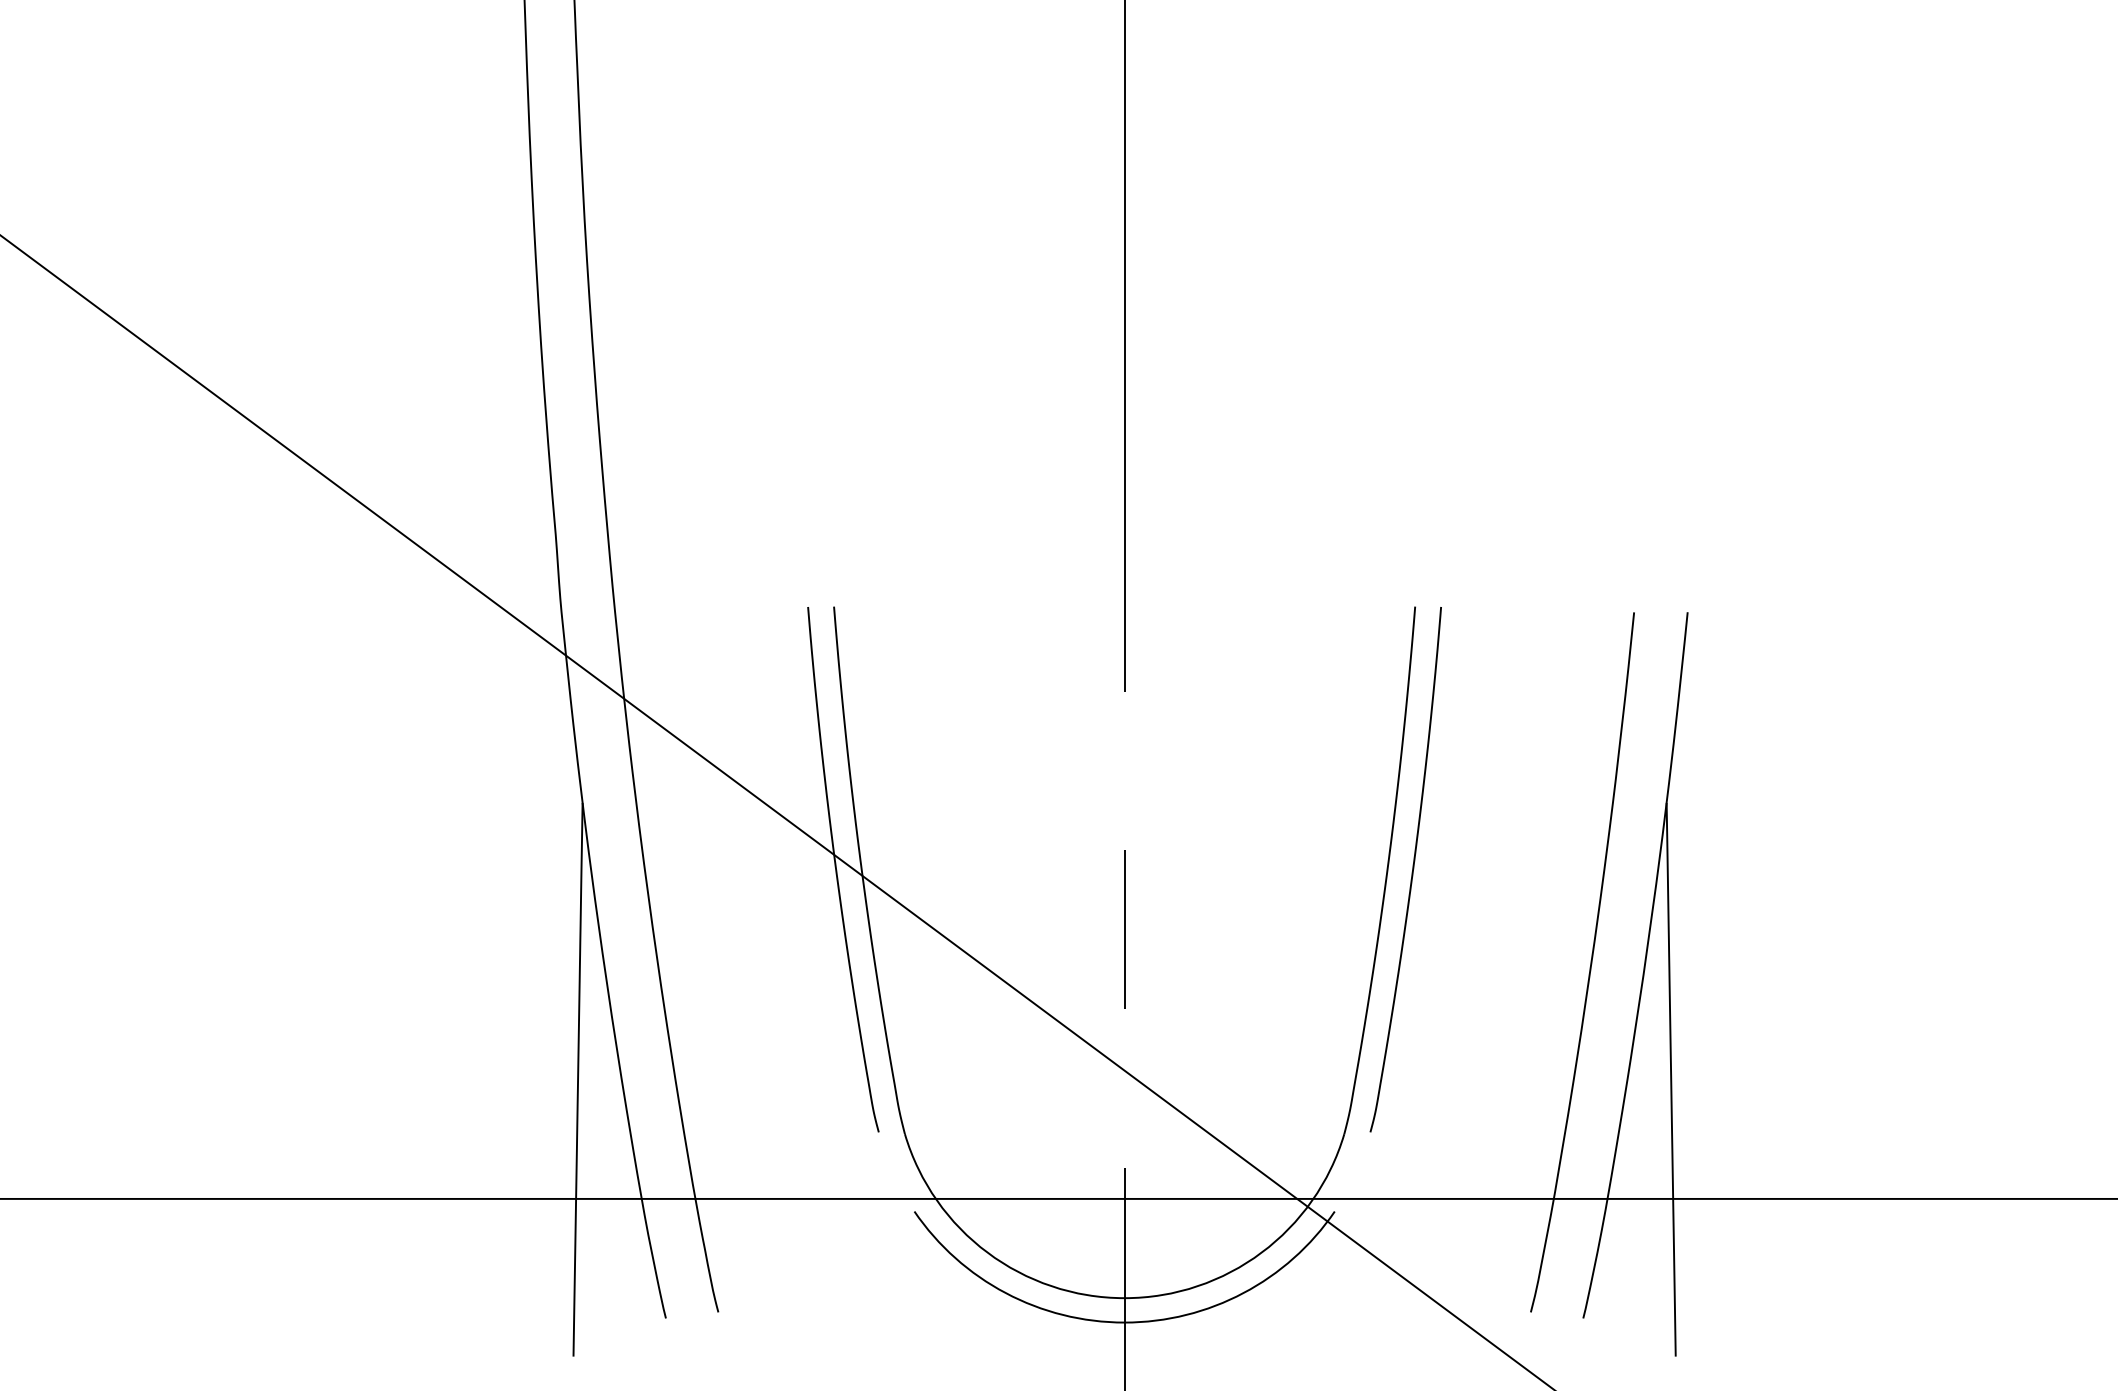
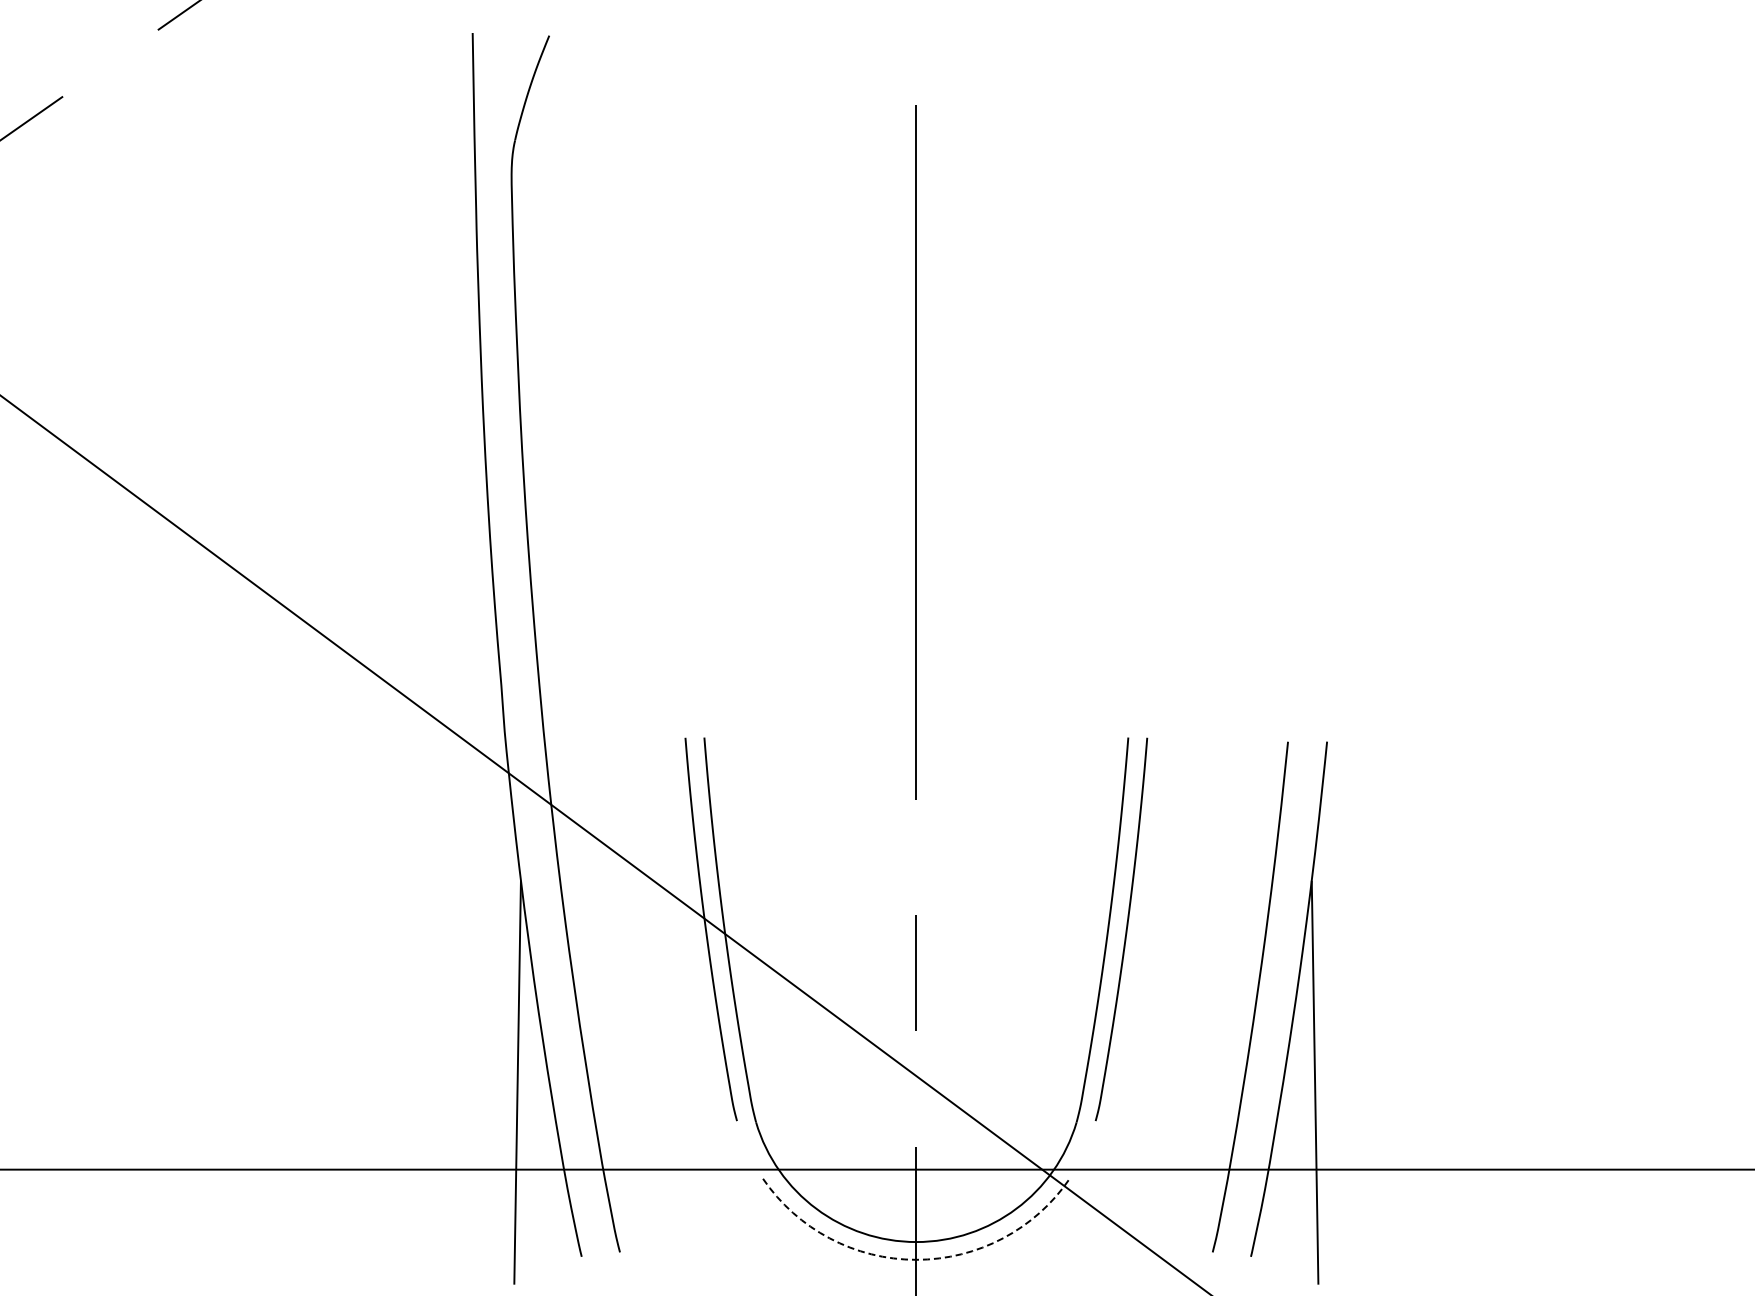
arc: (1124, 1322) -> (916, 1259), solid -> dashed

